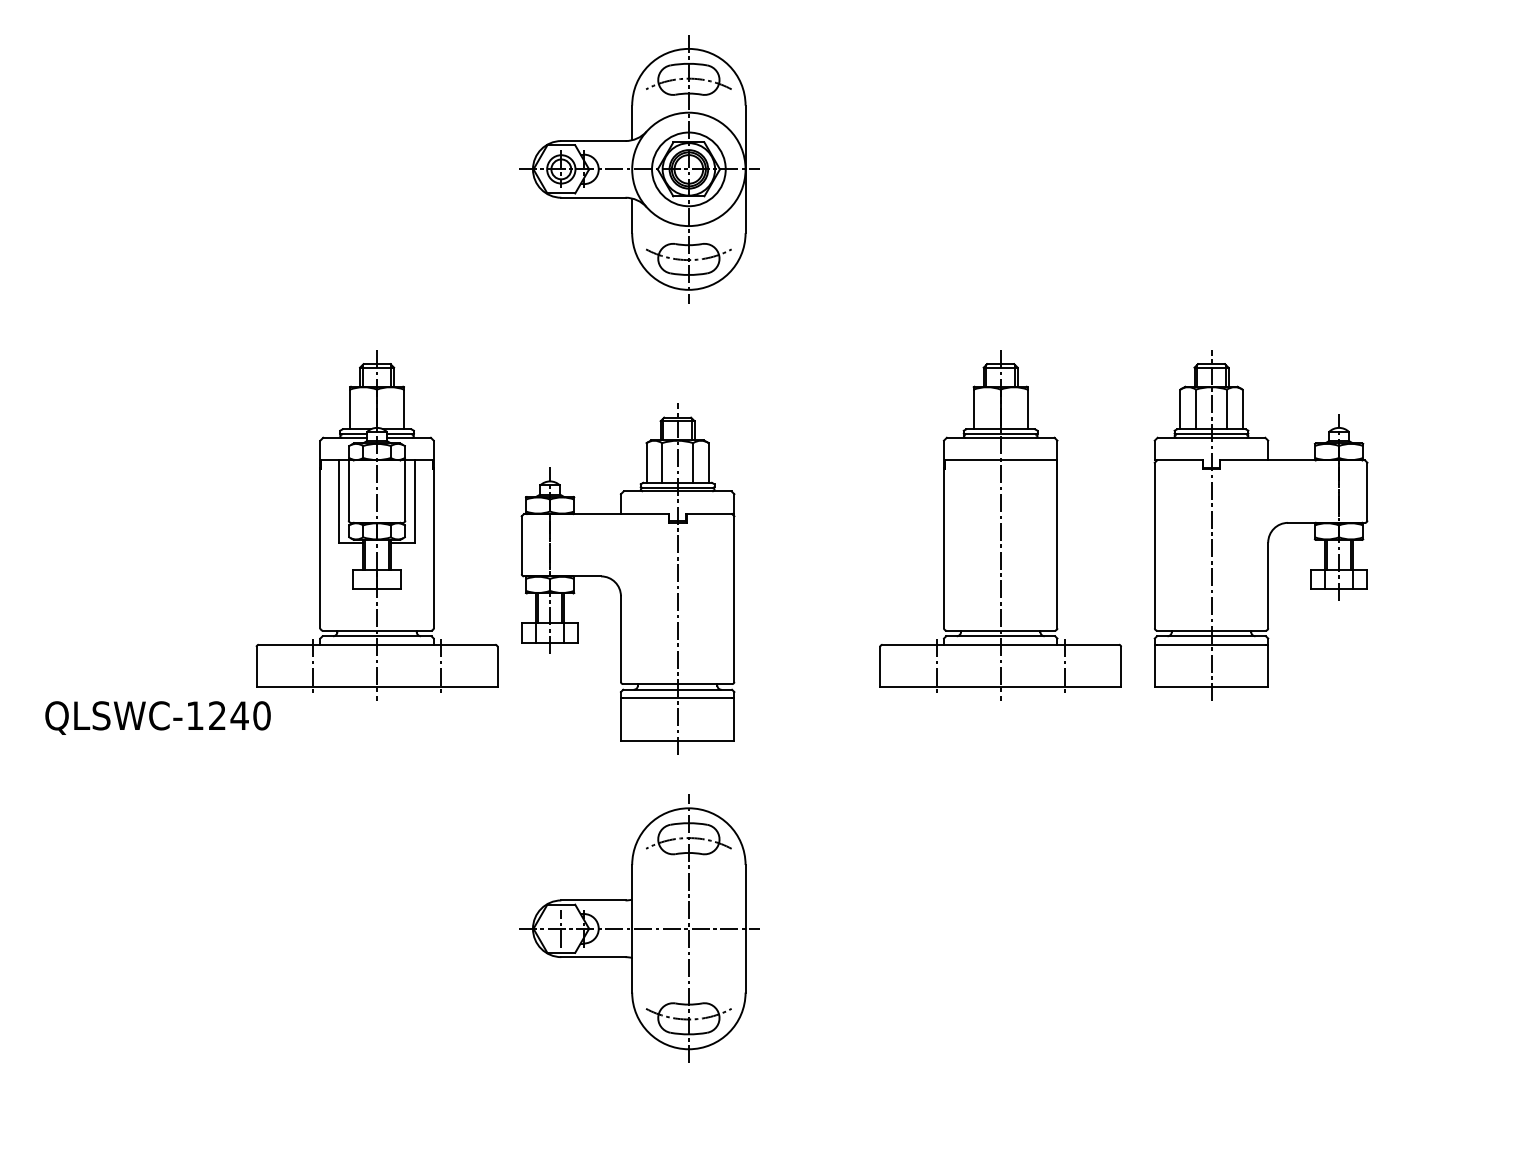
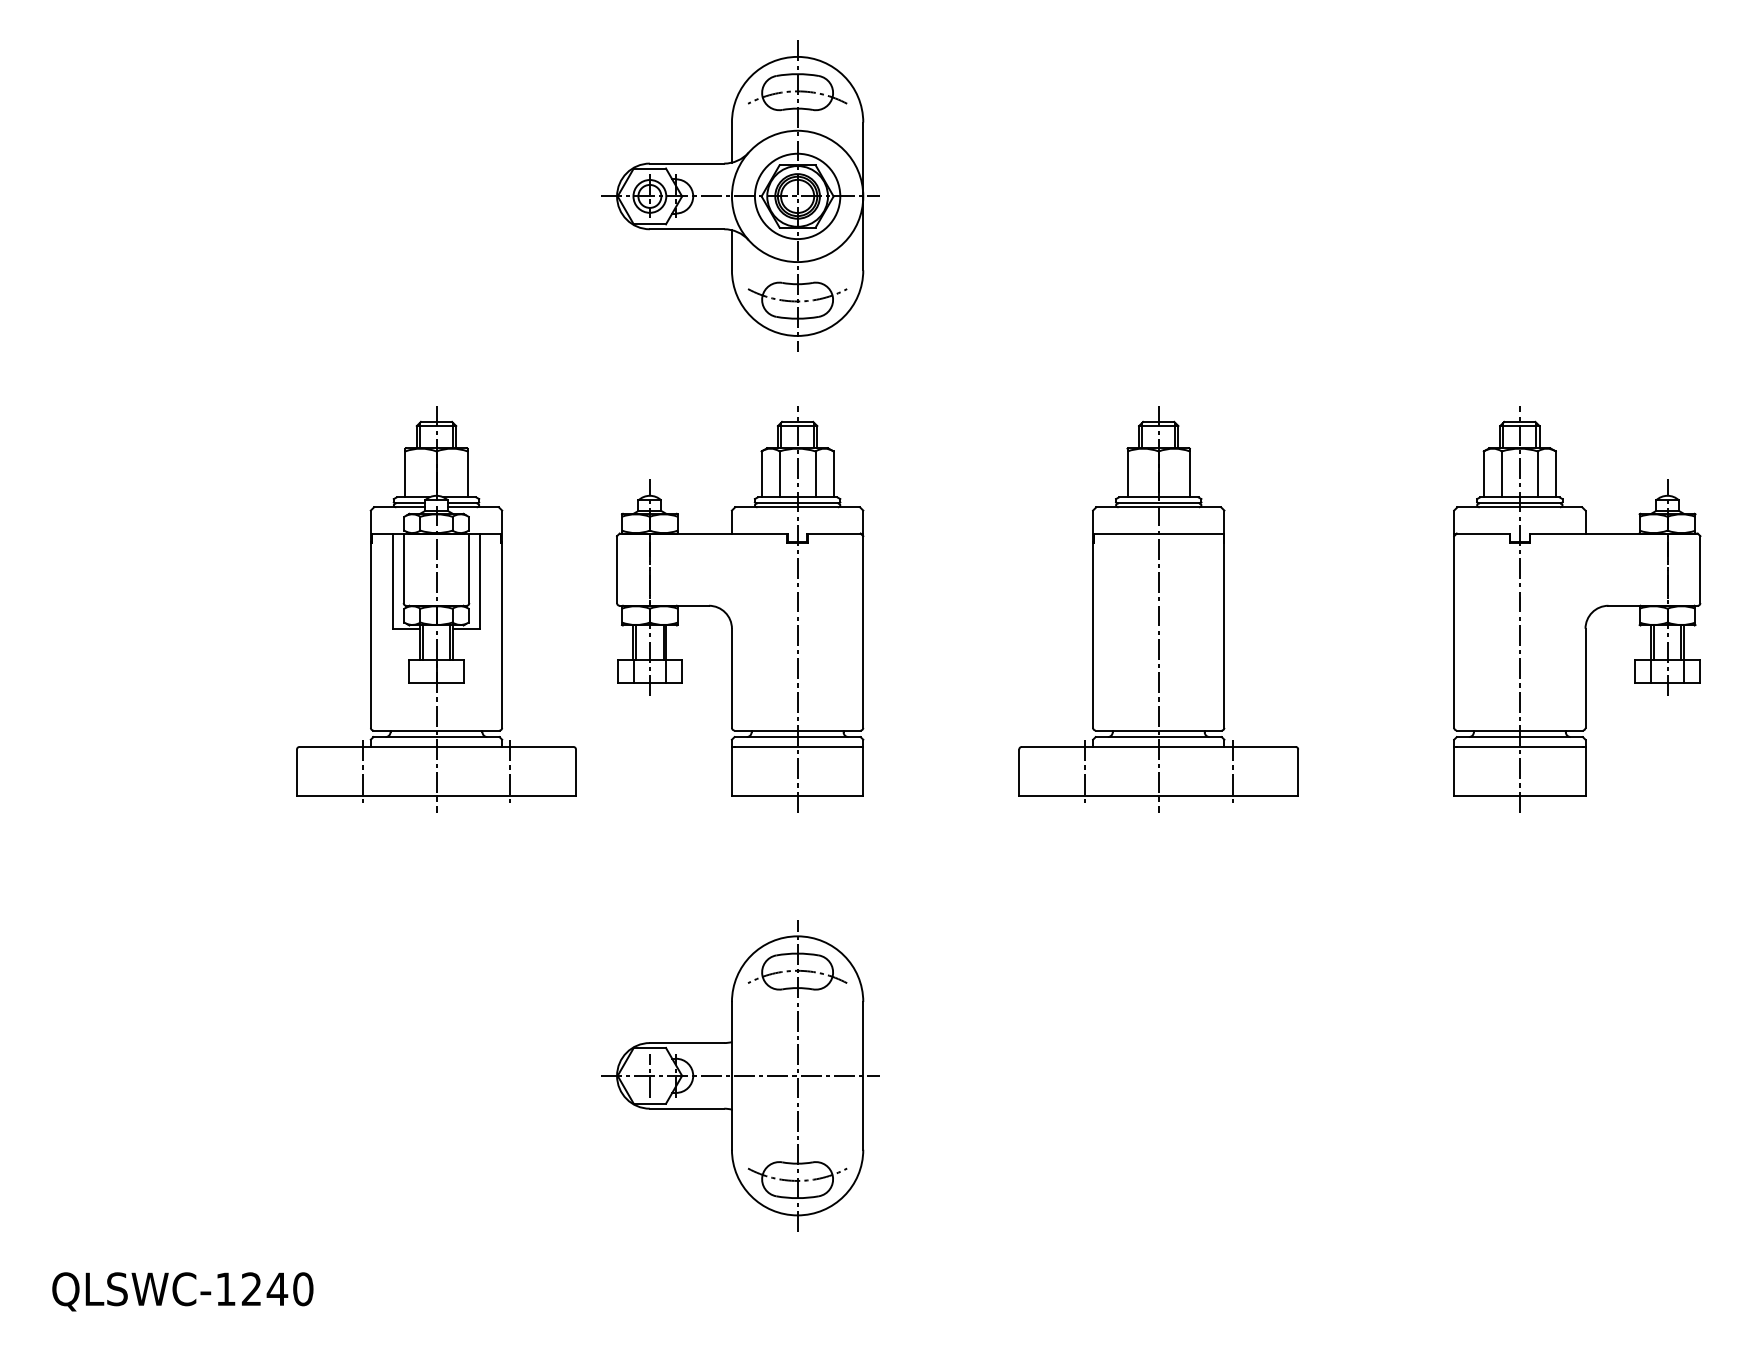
part: (1261, 526) -> (1577, 609), moved
part: (628, 579) -> (740, 609), moved
text: (157, 717) -> (182, 1291), moved

